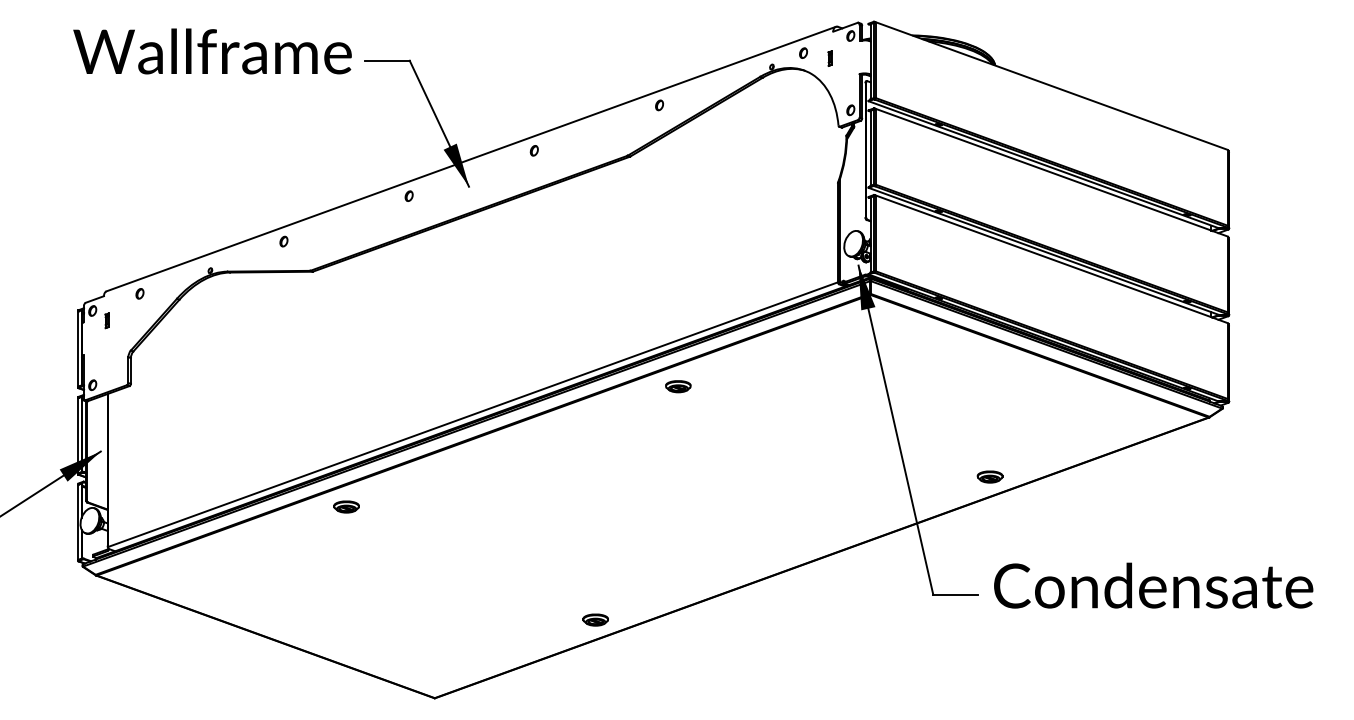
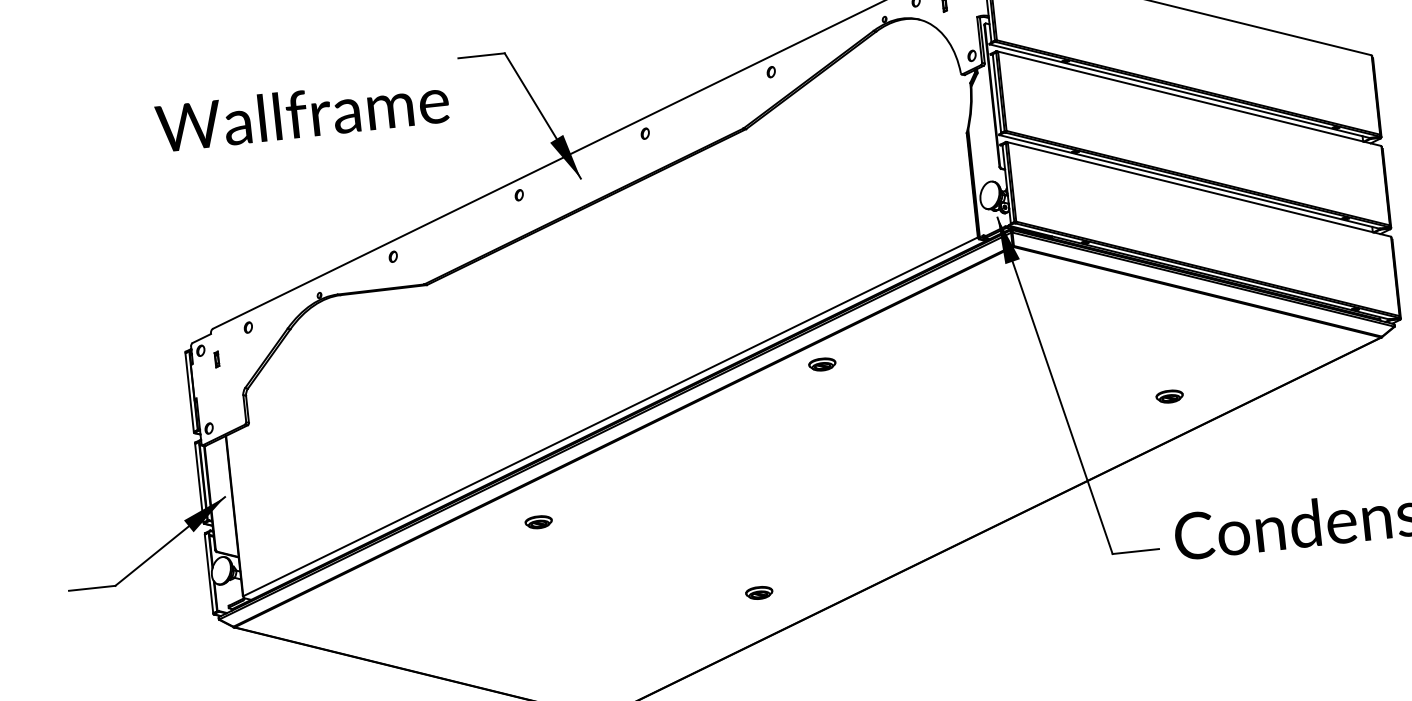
text: (212, 51) -> (302, 113), moved
part: (989, 476) -> (1169, 396), moved
part: (346, 506) -> (538, 521), moved
part: (595, 619) -> (759, 592), moved

